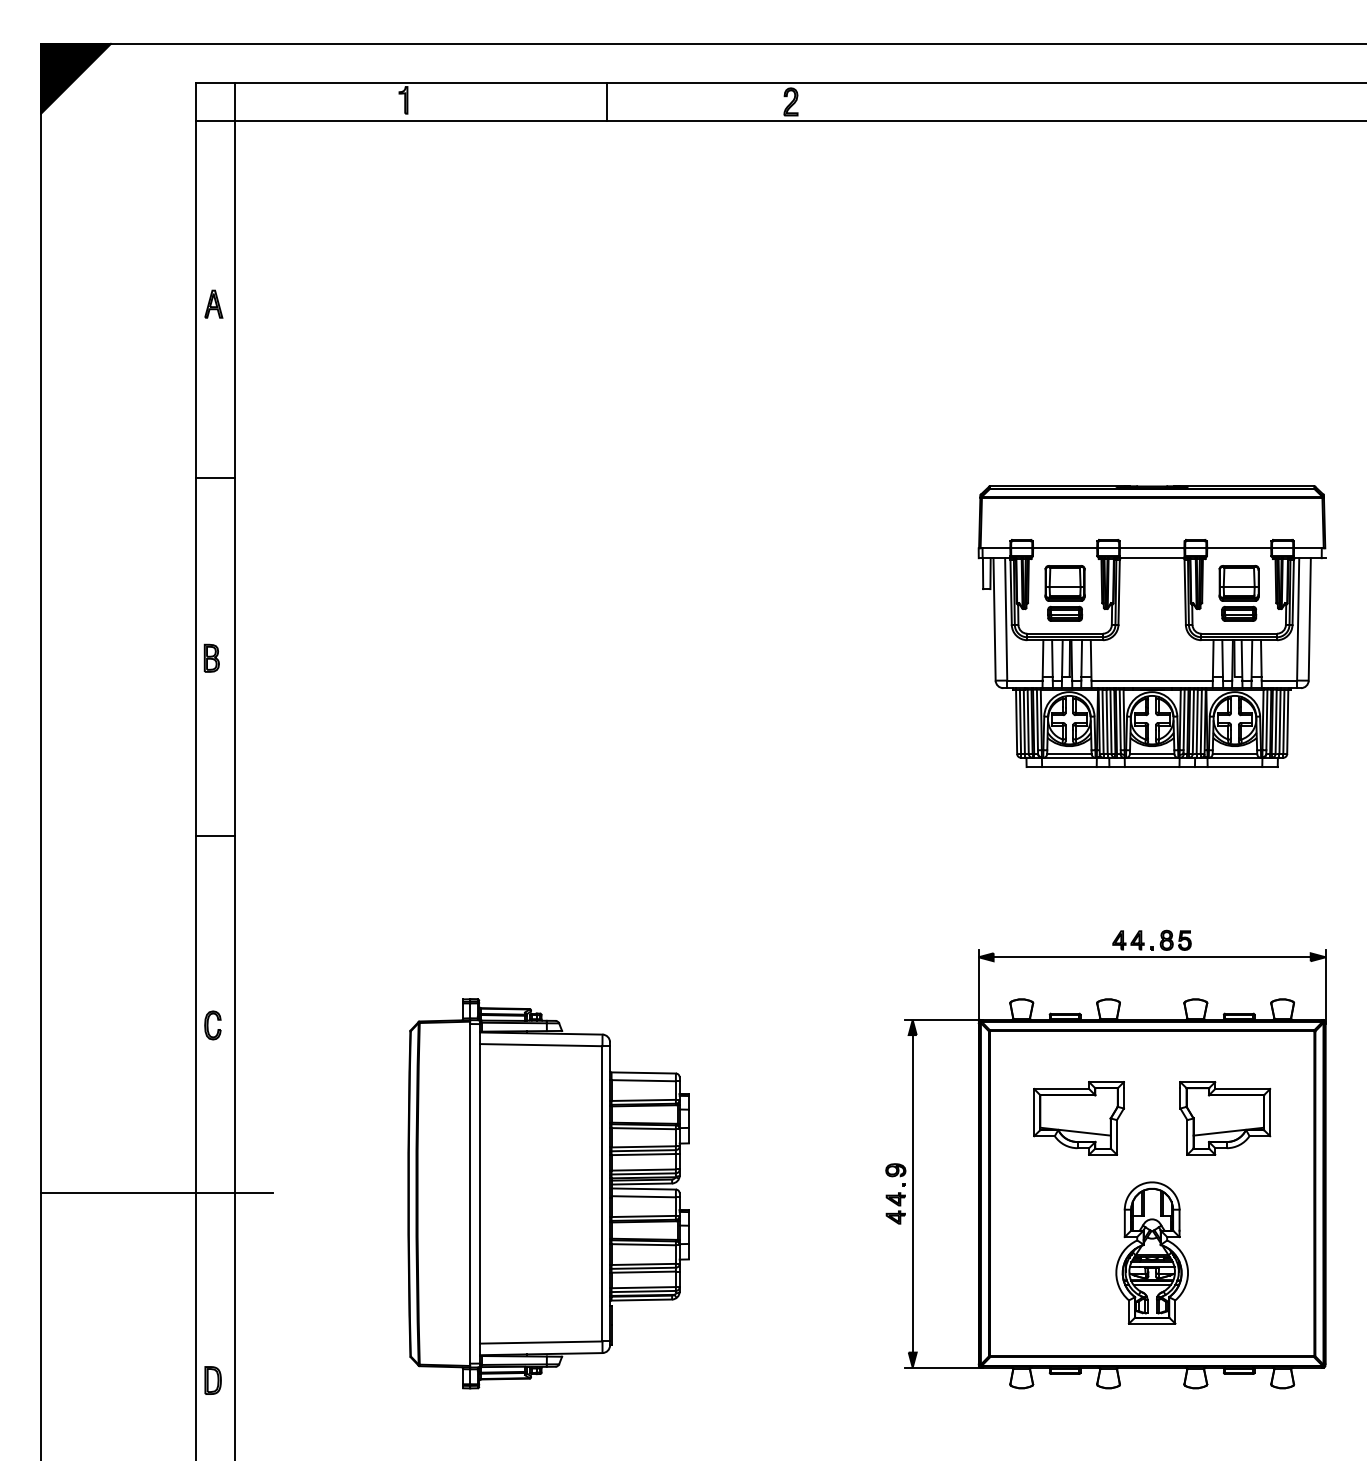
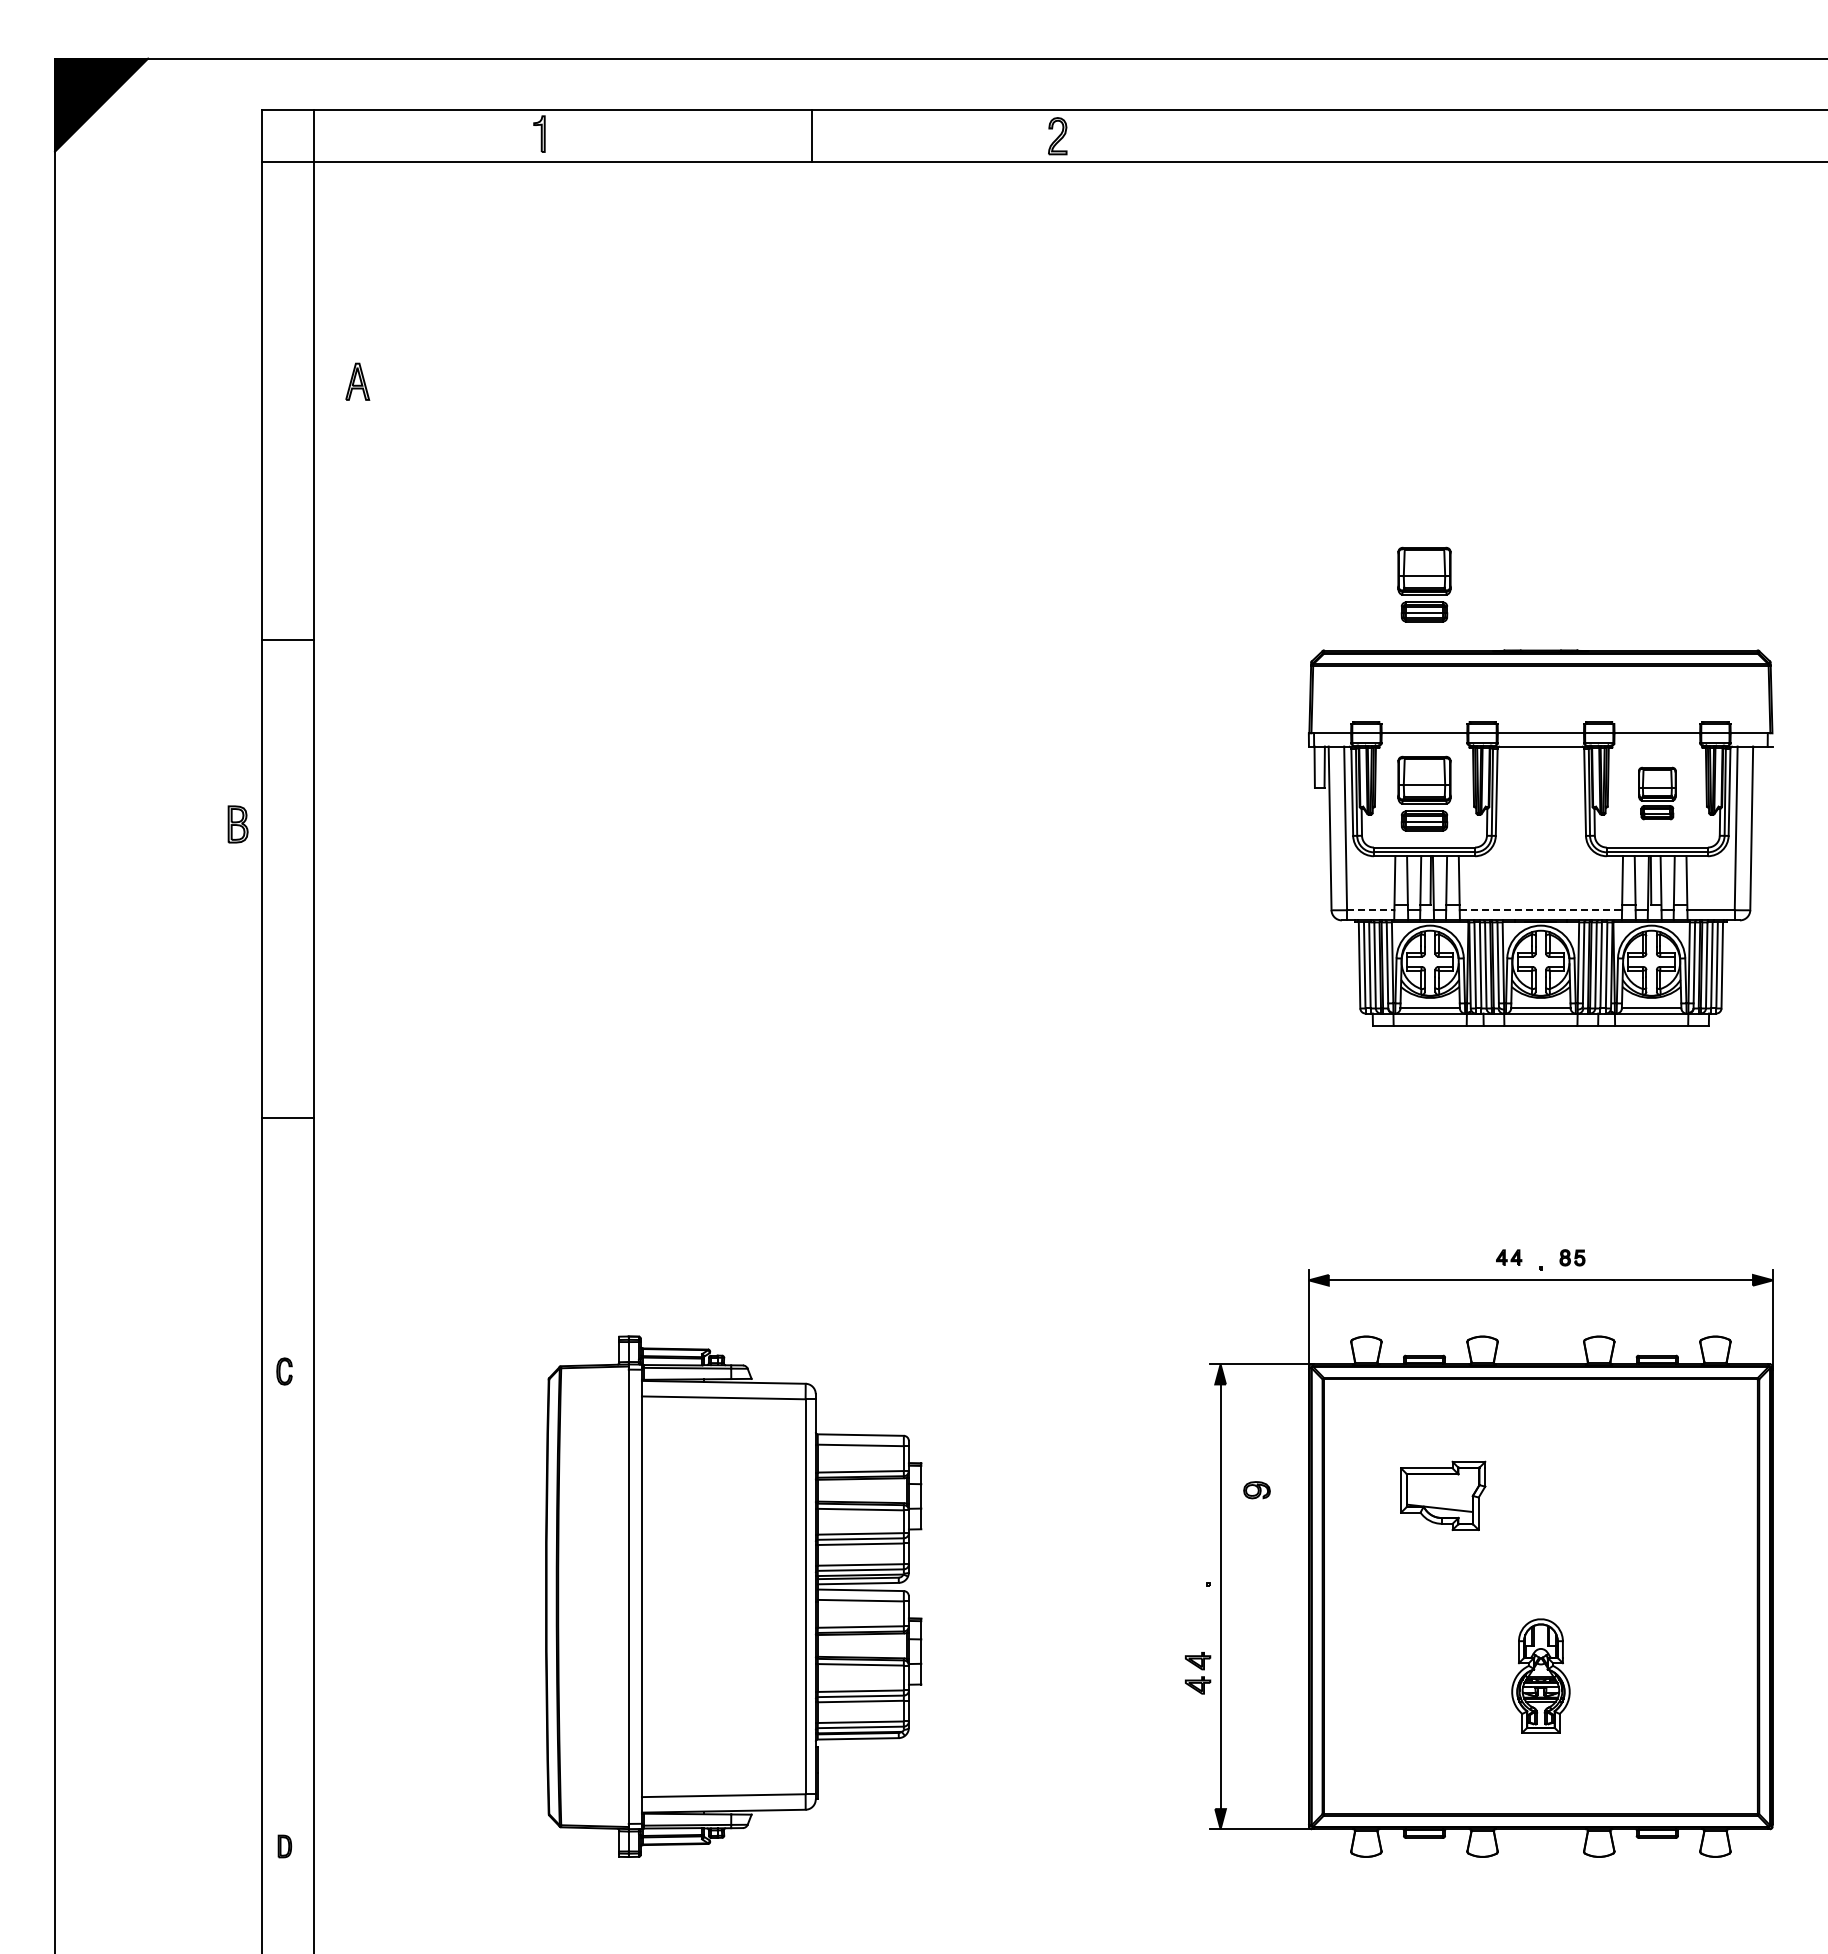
part: (213, 303) -> (357, 381), moved
part: (1065, 437) -> (1424, 584), added
part: (1239, 593) -> (1657, 793), size x0.7
part: (211, 658) -> (237, 824), moved
line: (1024, 680) -> (1370, 910), solid -> dashed
line: (1152, 680) -> (1541, 910), solid -> dashed
part: (1127, 940) -> (1508, 1257), size x0.6
part: (1175, 940) -> (1572, 1257), size x0.6
part: (212, 1025) -> (284, 1371), size x0.7
part: (1079, 1118) -> (1443, 1495), size x0.7
part: (1225, 1118) -> (1638, 1495), removed
part: (895, 1170) -> (1256, 1490), moved
line: (157, 1192) -> (210, 1595), removed
part: (895, 1208) -> (1197, 1673), moved
part: (1151, 1252) -> (1540, 1675), size x0.6
part: (212, 1380) -> (284, 1846), size x0.6

